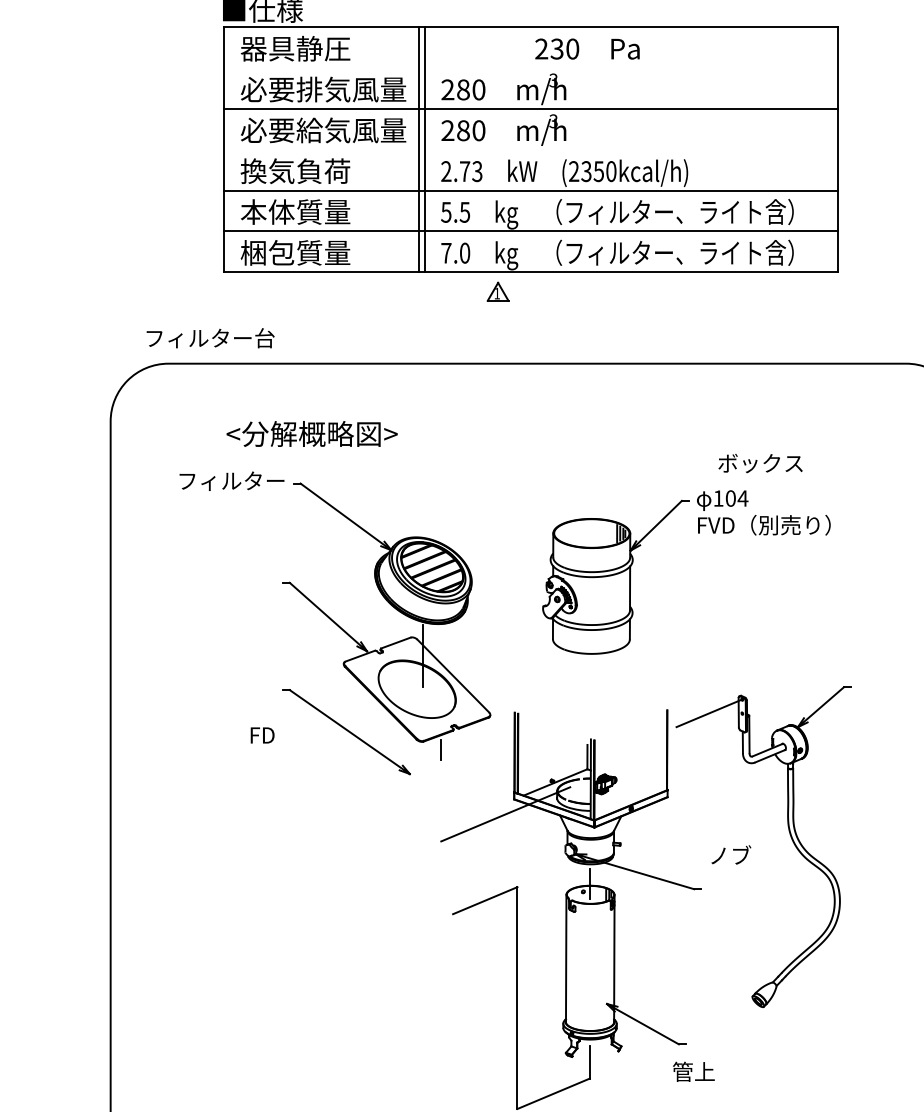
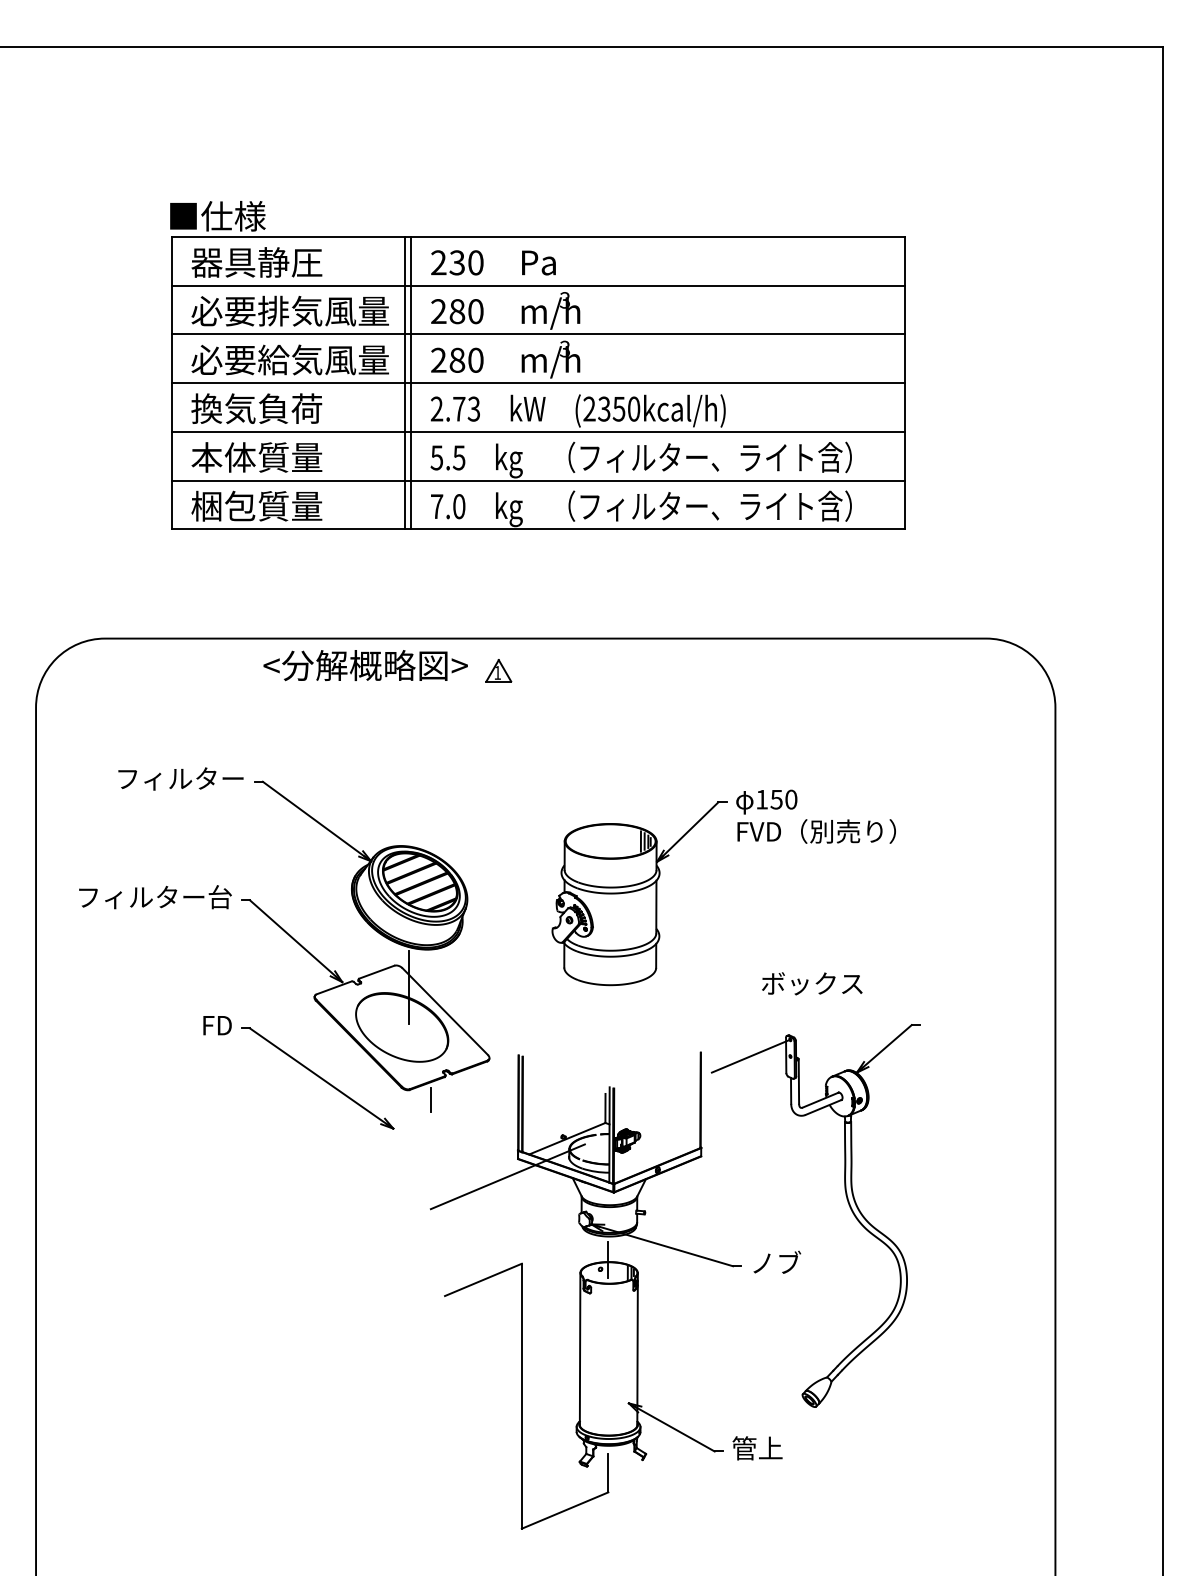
text: (587, 48) -> (493, 262), moved
line: (531, 68) -> (538, 285), added
line: (531, 150) -> (538, 383), added
part: (497, 291) -> (498, 670), moved
text: (210, 338) -> (155, 897), moved
text: (311, 433) -> (365, 665), moved
text: (760, 463) -> (812, 983), moved
text: (736, 498) -> (783, 799), 104 -> 150
text: (262, 735) -> (217, 1025), moved
text: (731, 854) -> (777, 1261), moved
text: (693, 1071) -> (757, 1448), moved

